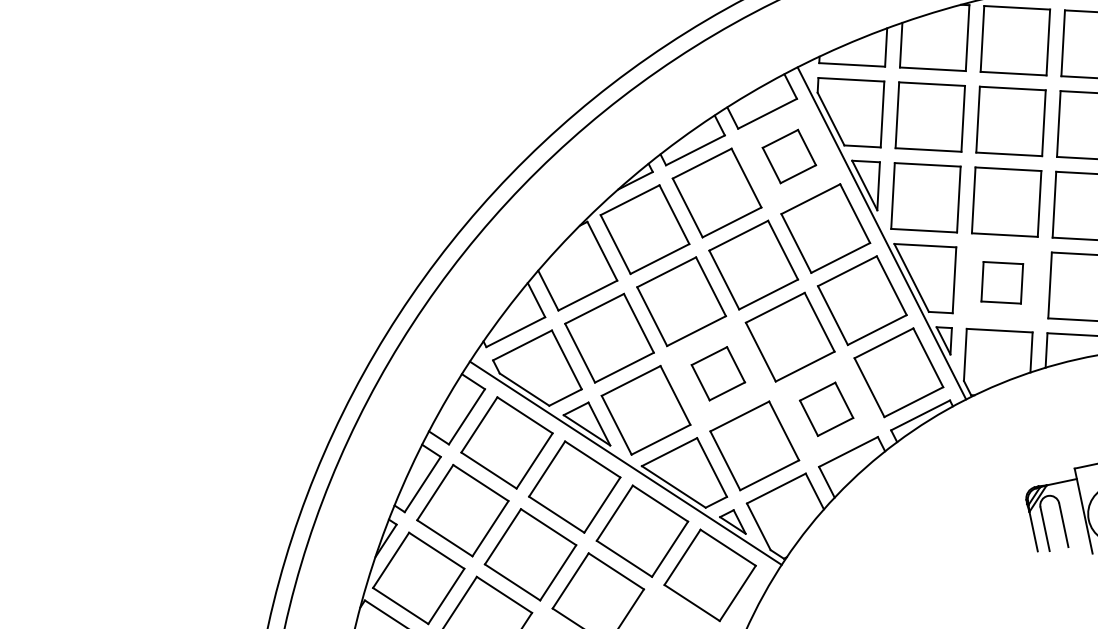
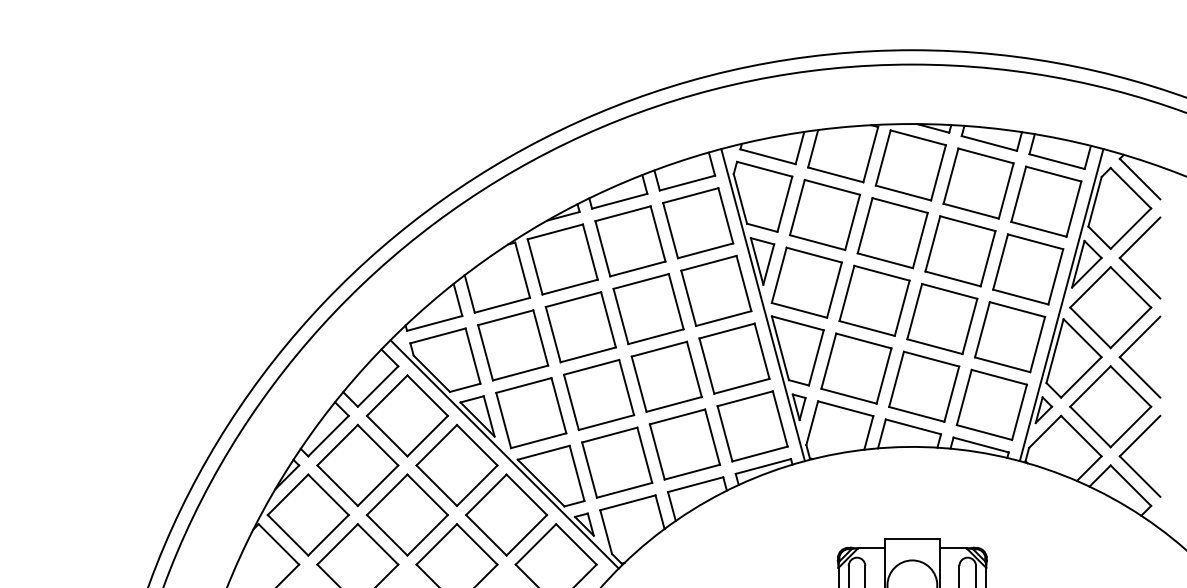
part: (789, 156) -> (698, 223), size x1.67
part: (1002, 282) -> (856, 368), size x1.67
part: (718, 373) -> (599, 394), size x1.67
part: (826, 409) -> (684, 444), size x1.67

